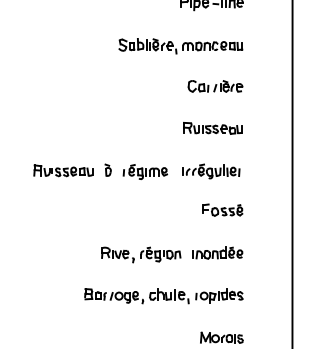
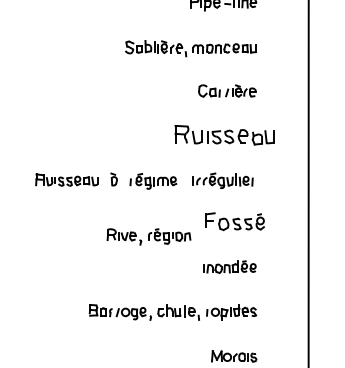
part: (212, 128) -> (224, 135), size x1.6
part: (222, 210) -> (234, 221), size x1.4
part: (140, 254) -> (148, 236), moved

